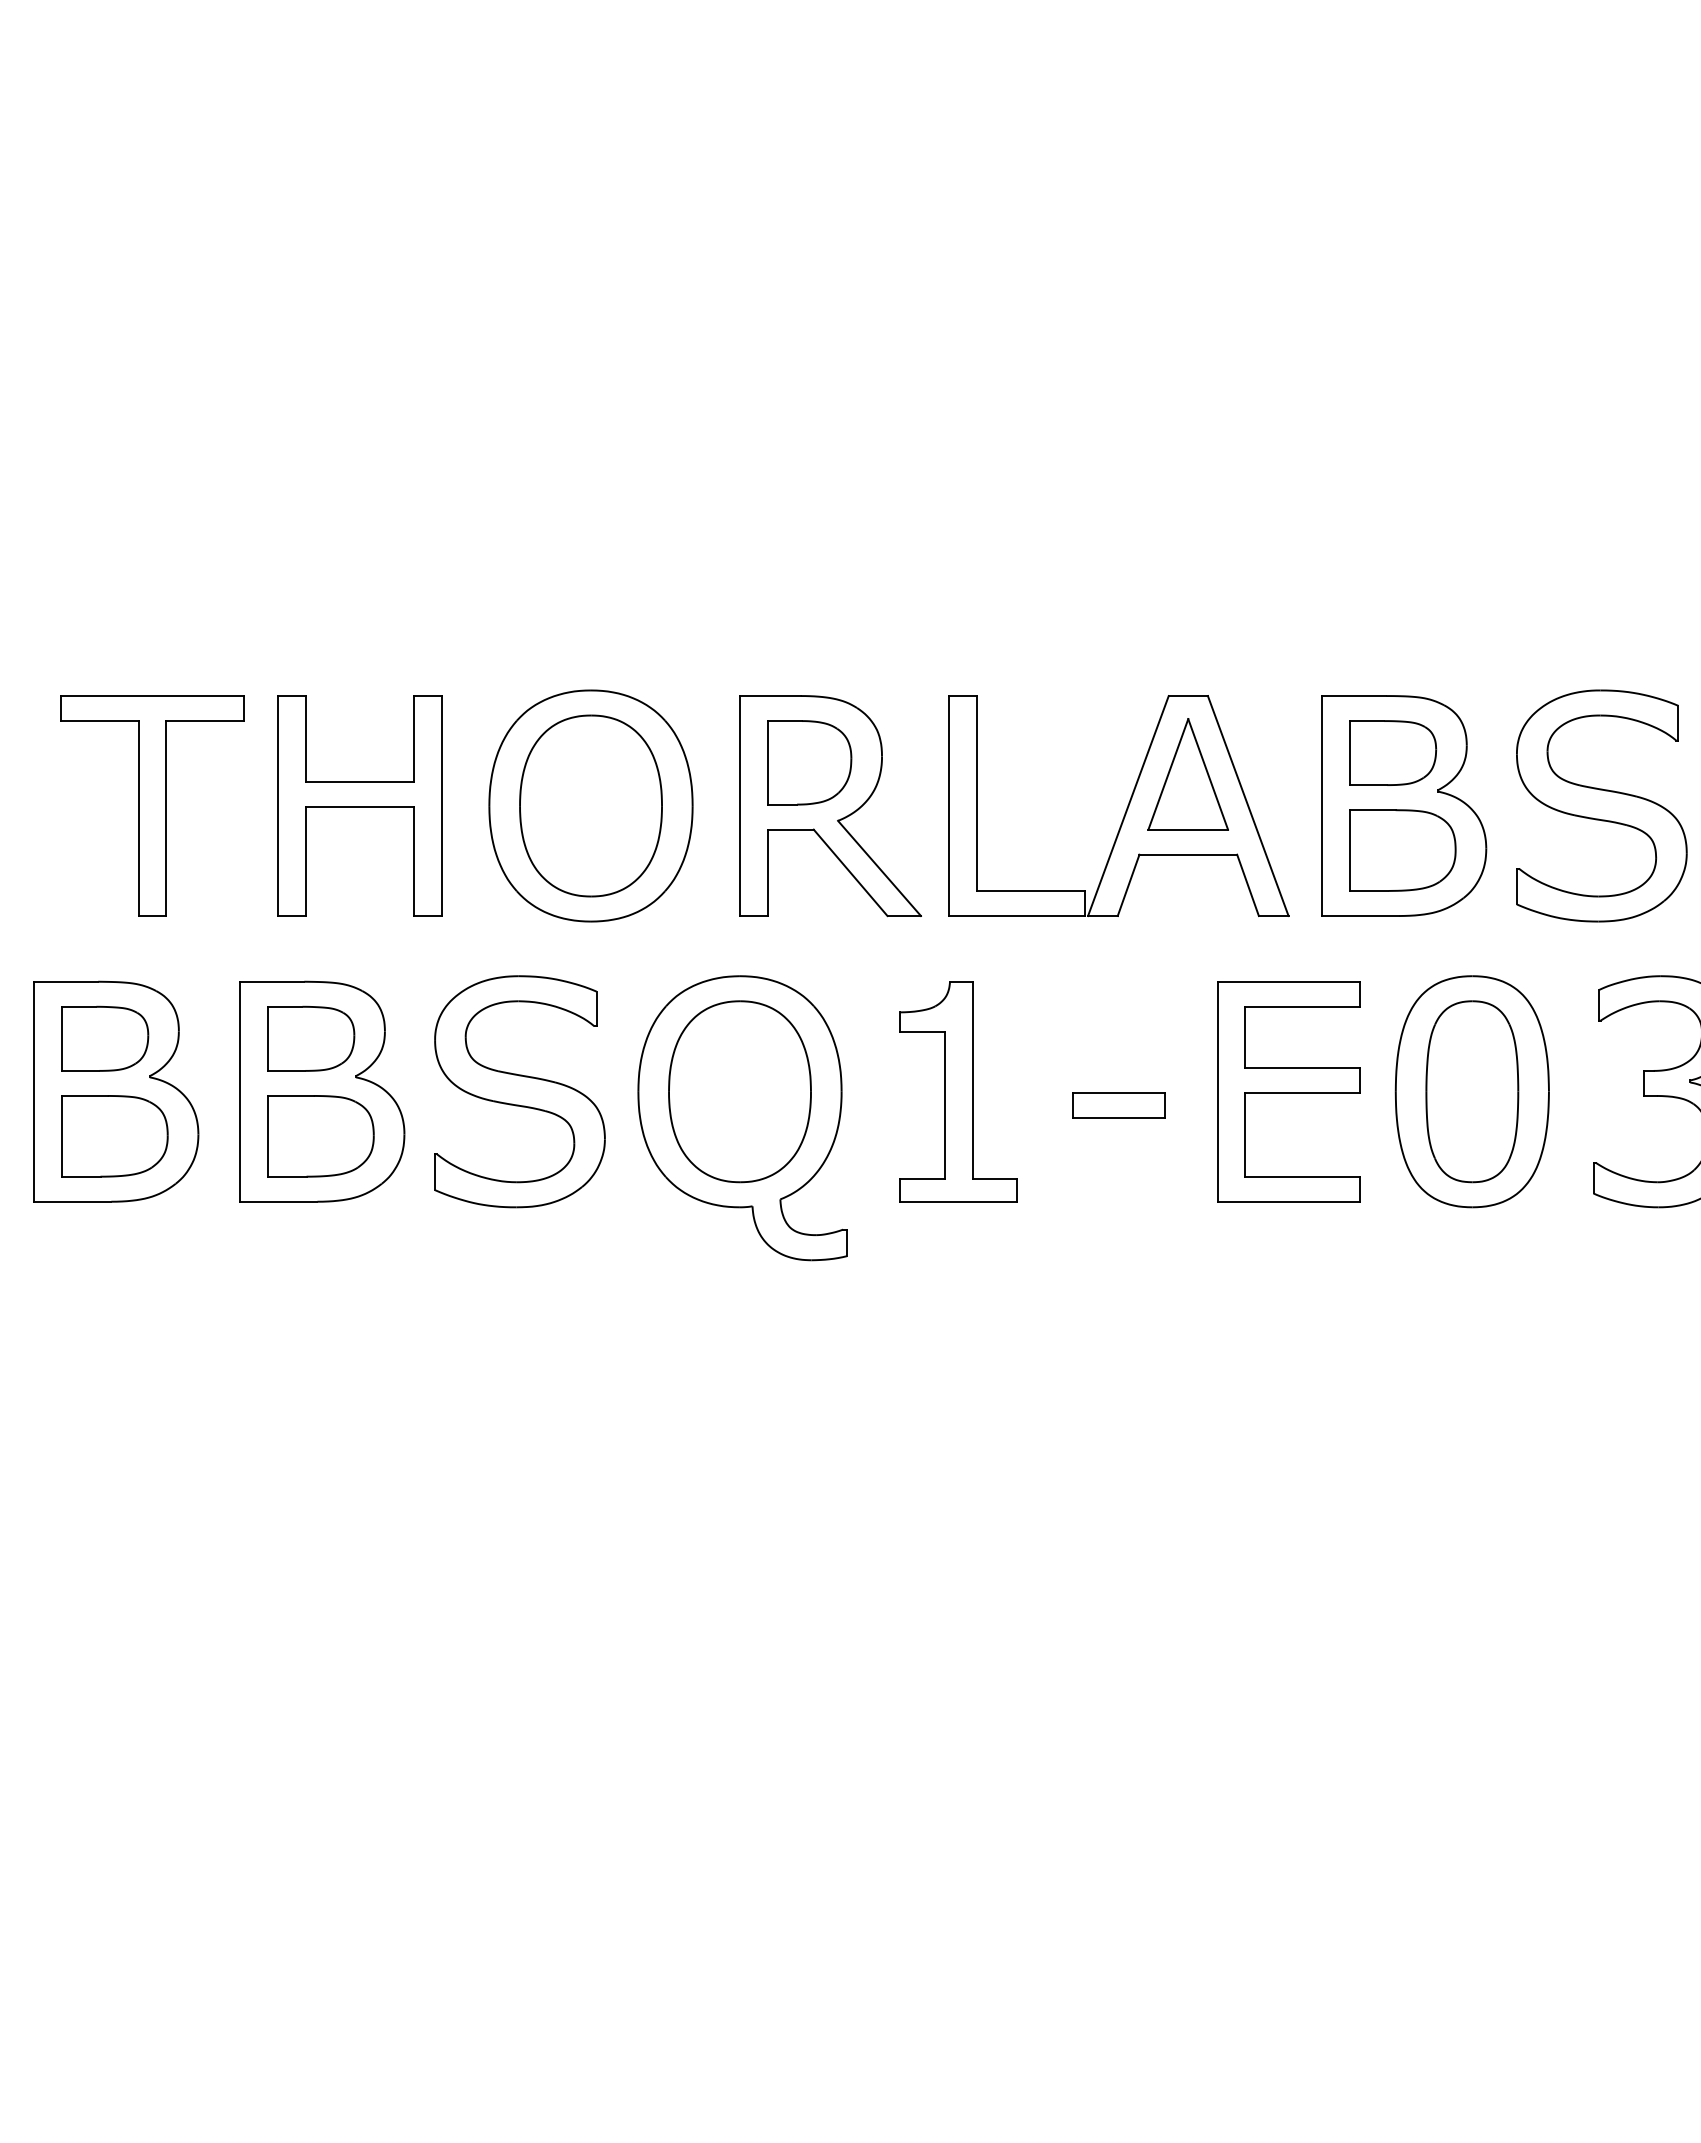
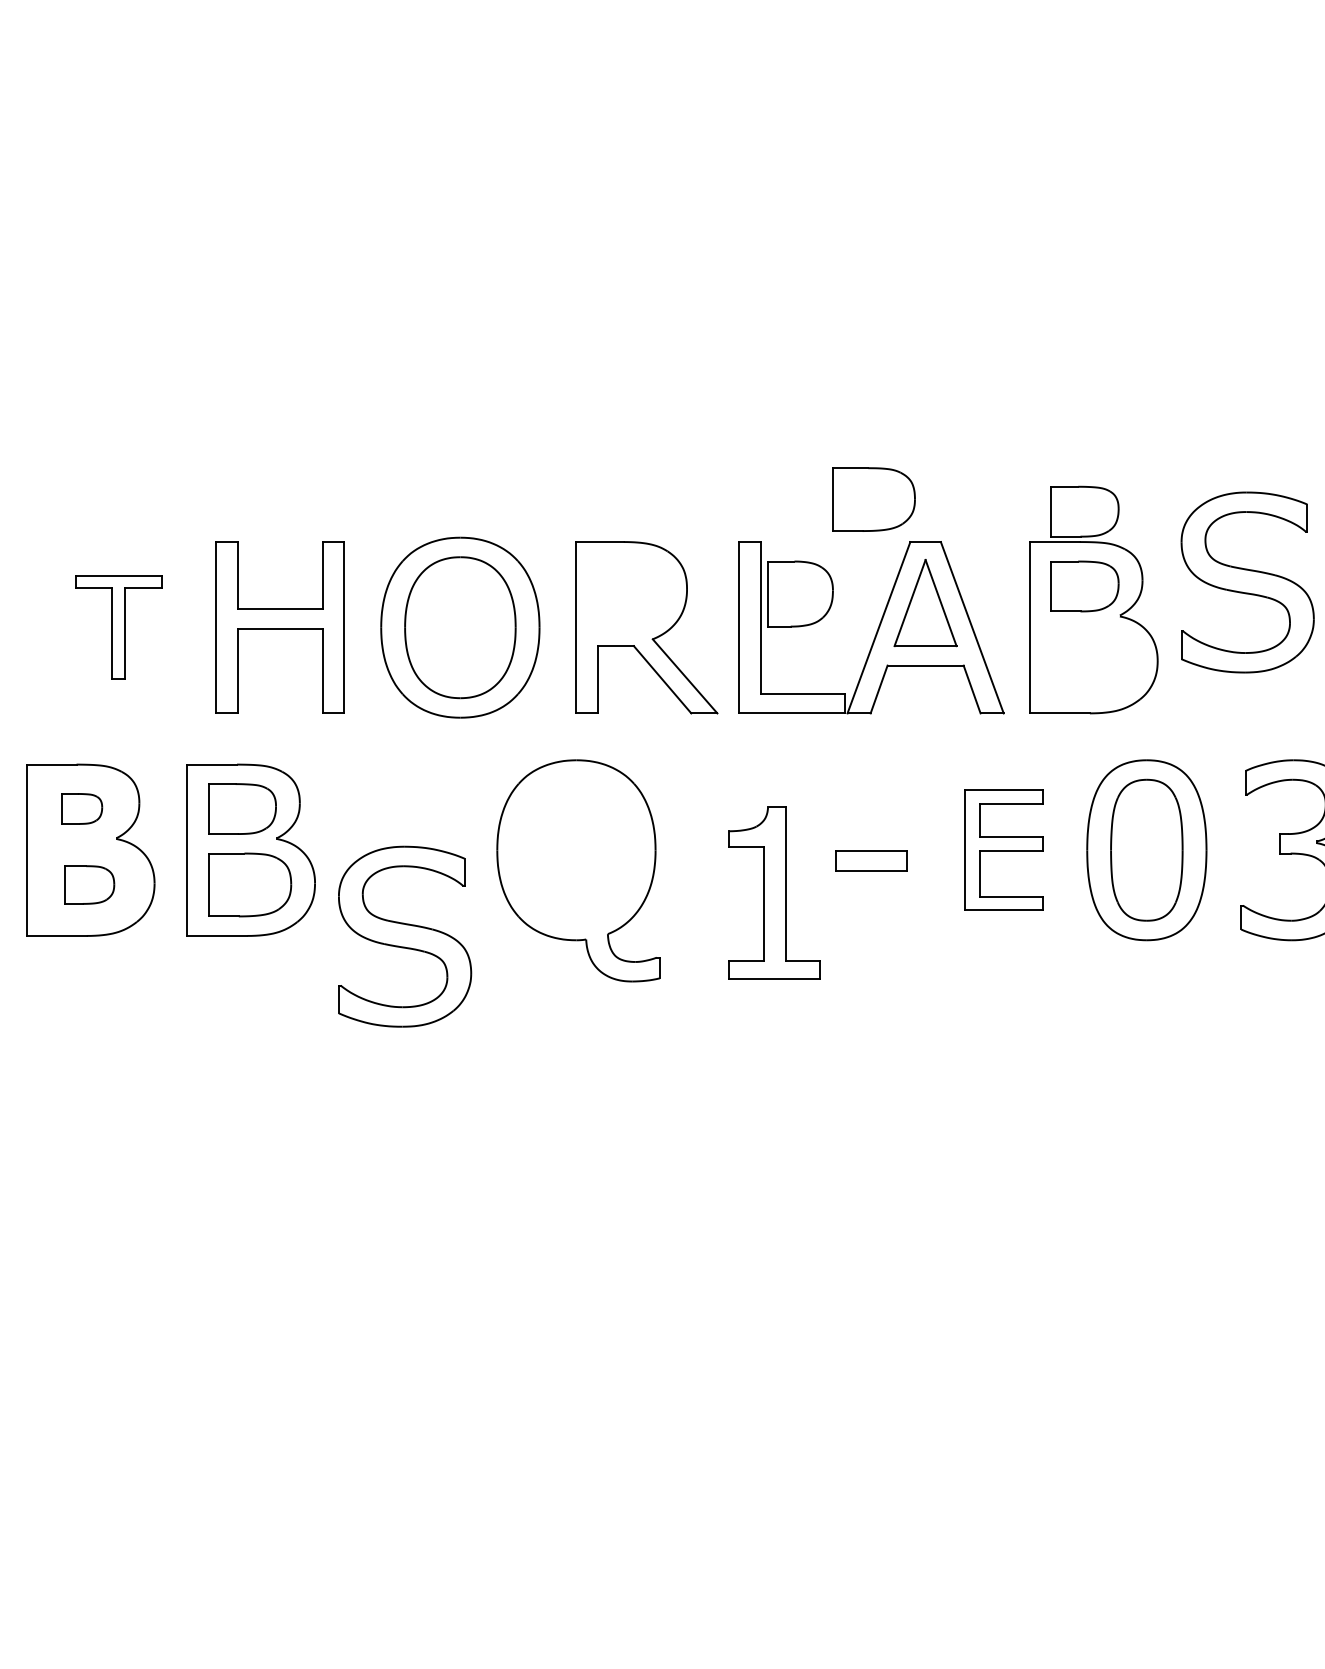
part: (1393, 656) -> (1085, 511), added
part: (809, 762) -> (800, 593), moved
part: (152, 805) -> (118, 627), size x0.6
part: (1601, 805) -> (1247, 582), moved
part: (1402, 850) -> (873, 499), moved
part: (105, 1038) -> (82, 808), size x0.6
part: (519, 1091) -> (404, 936), moved
part: (739, 1091) -> (576, 850), removed
part: (958, 1091) -> (774, 892), moved
part: (1288, 1091) -> (1003, 850), size x0.7
part: (114, 1136) -> (89, 885), size x0.6

